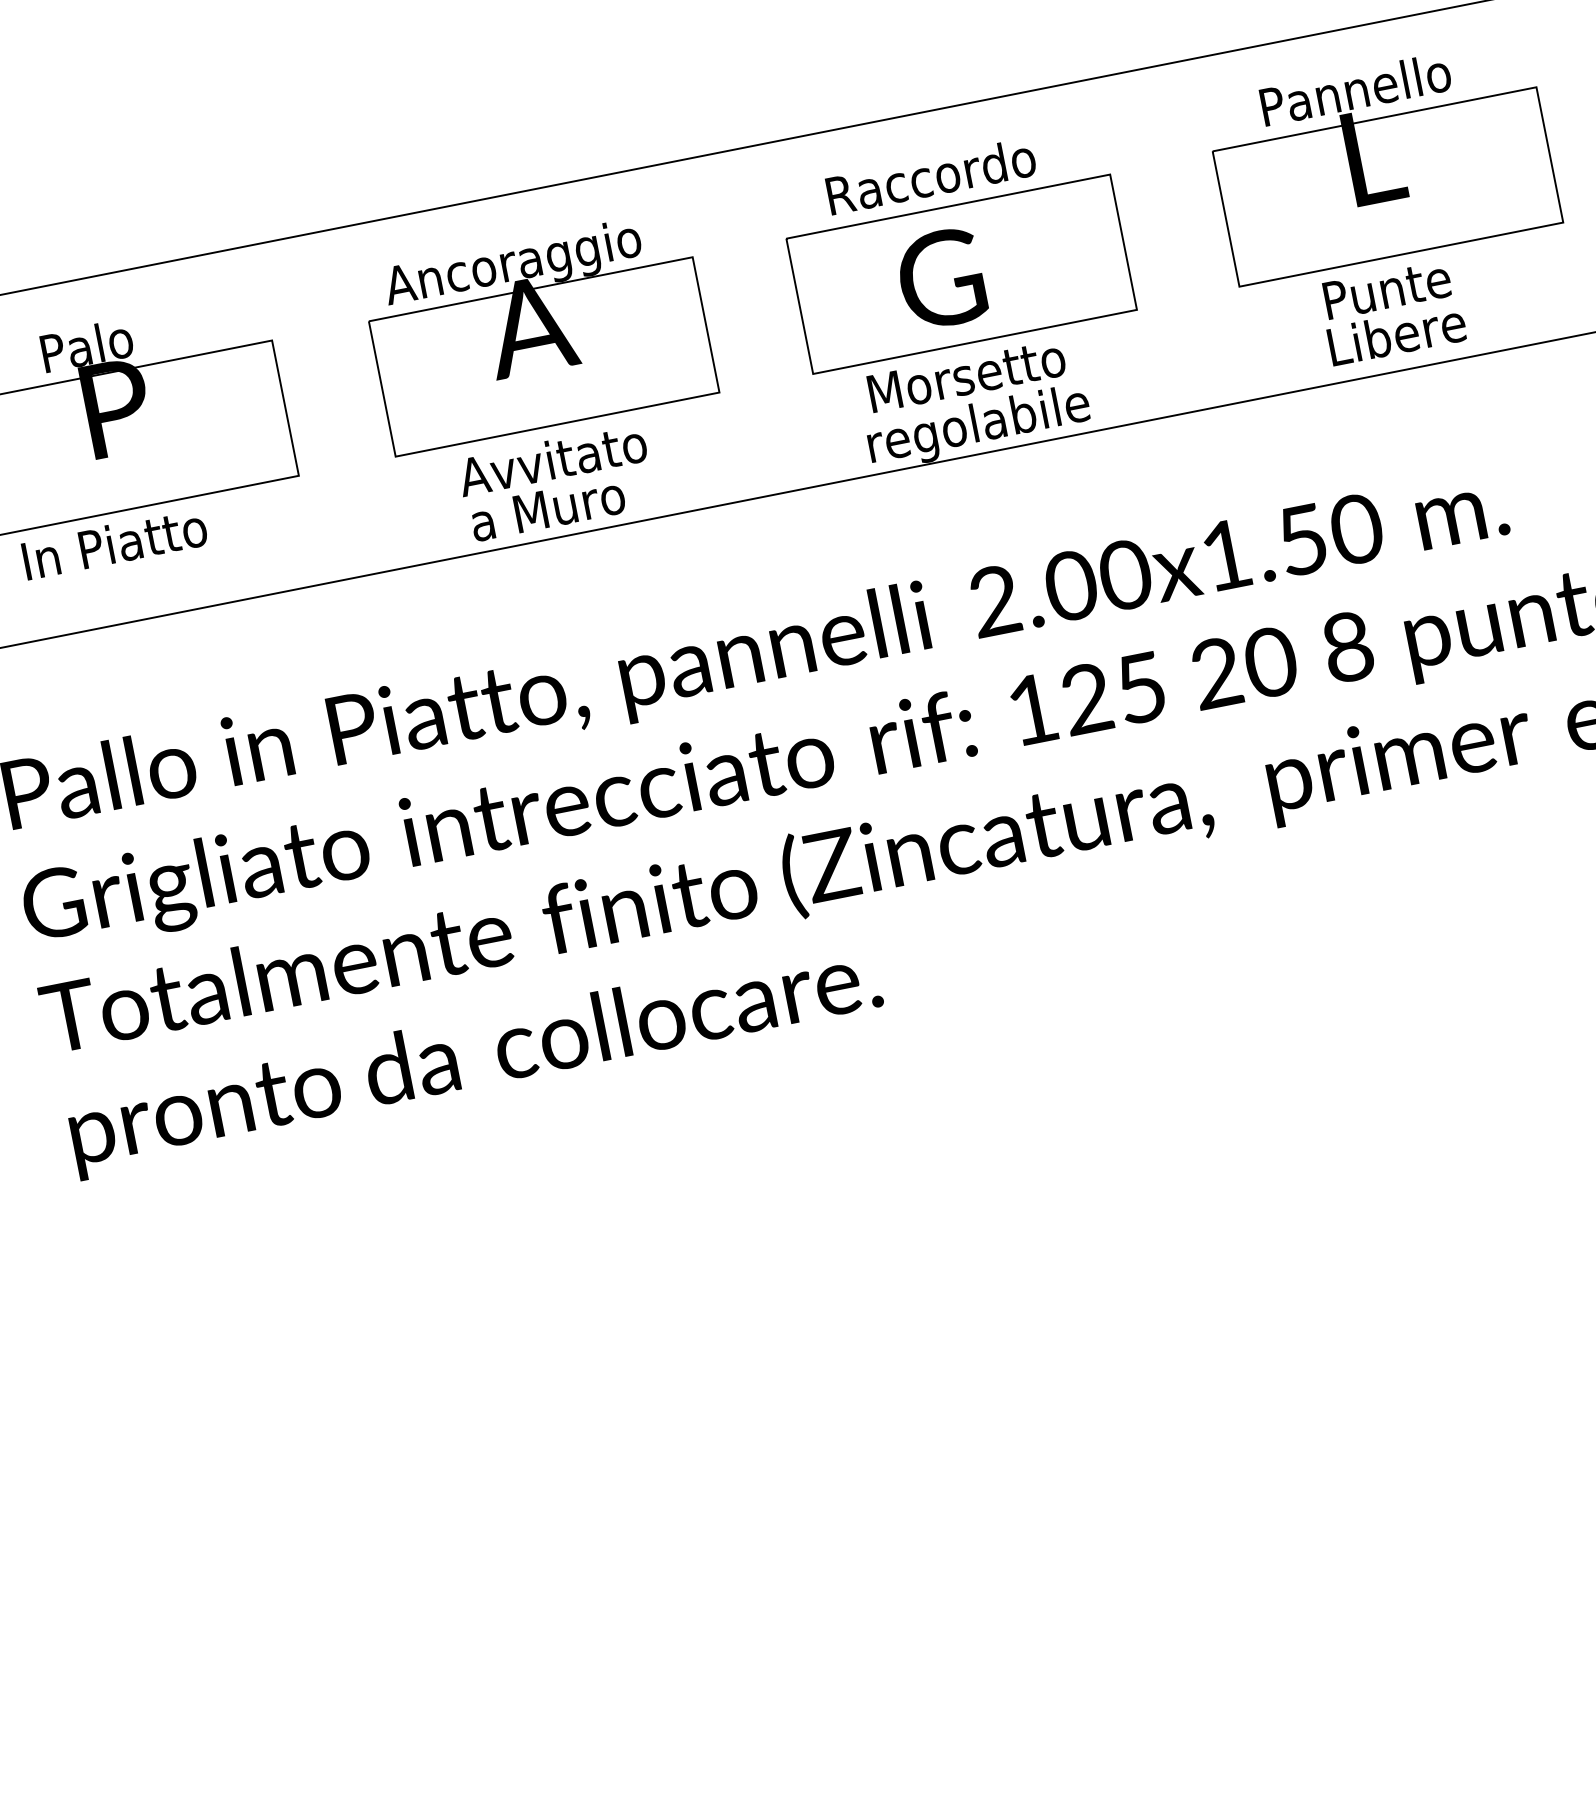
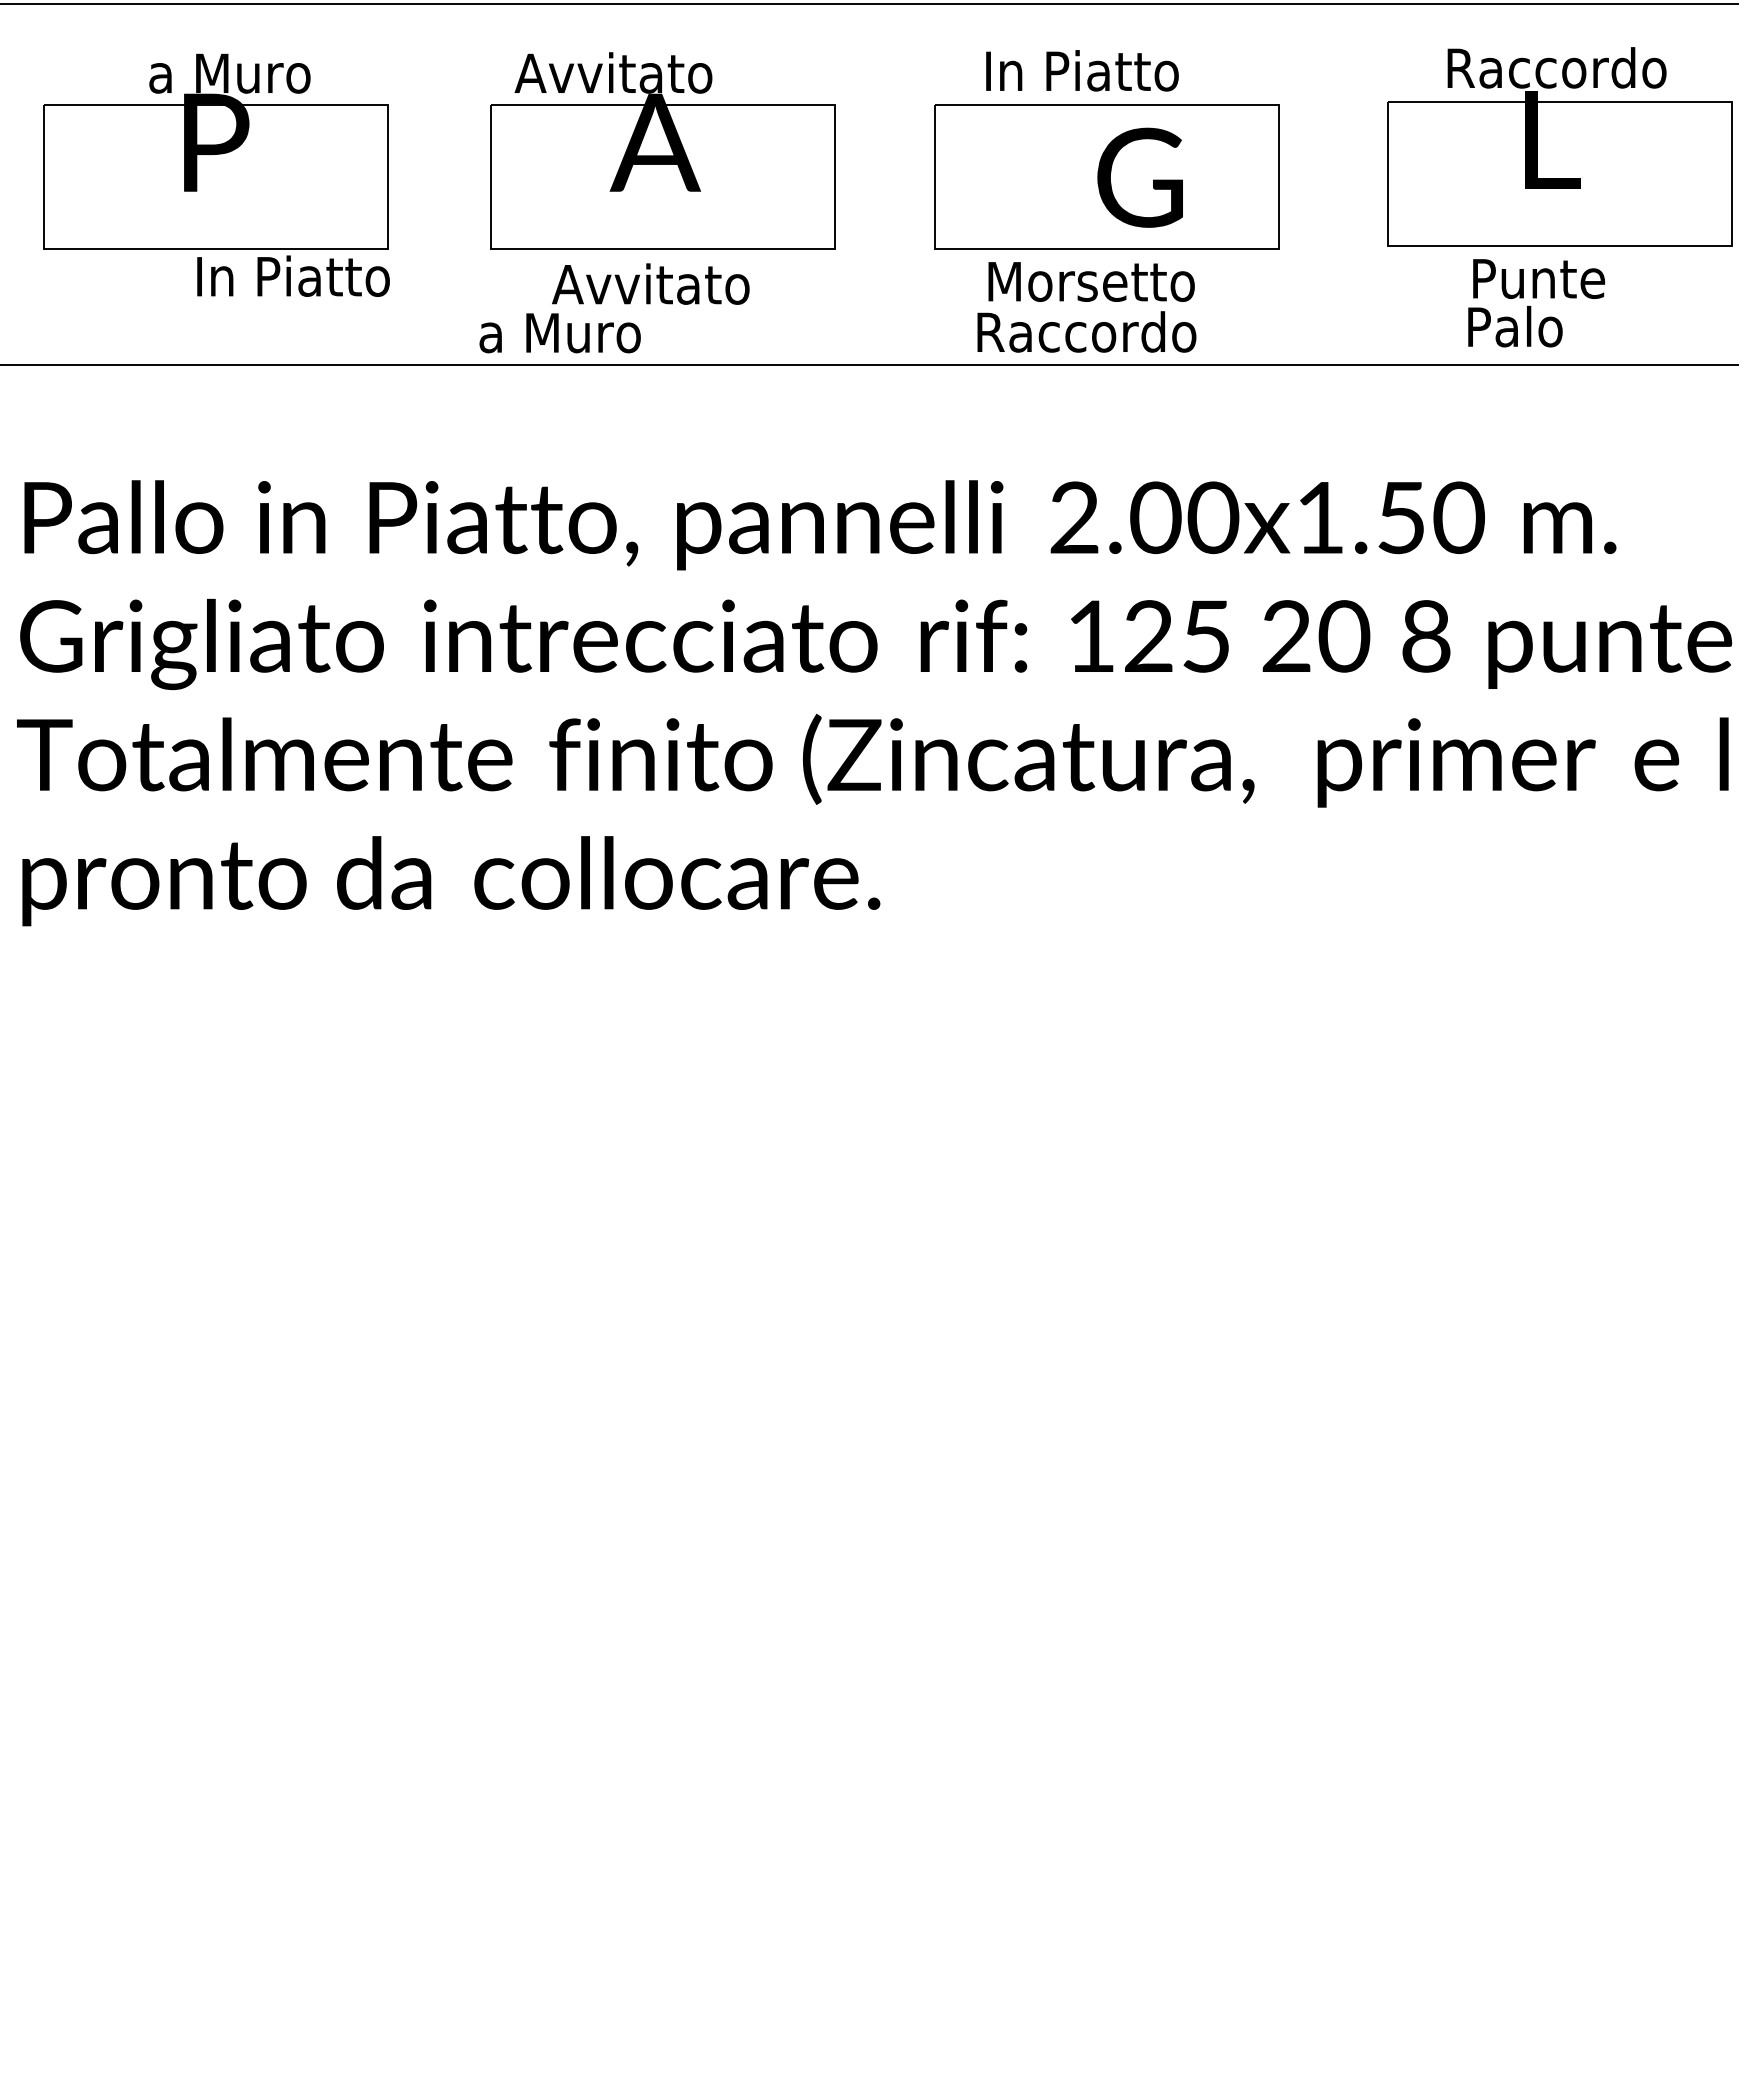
text: (1367, 86) -> (1559, 67), Pannello -> Raccordo
text: (933, 175) -> (1097, 70), Raccordo -> In Piatto
text: (528, 262) -> (666, 77), Ancoraggio -> Avvitato
text: (940, 278) -> (1139, 177), moved
text: (1399, 333) -> (1542, 326), Libere -> Palo
text: (116, 339) -> (229, 72), Palo -> a Muro
text: (979, 427) -> (1093, 337), regolabile -> Raccordo
text: (547, 509) -> (559, 333), moved
text: (114, 543) -> (293, 275), moved

